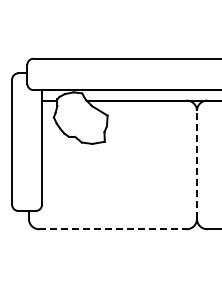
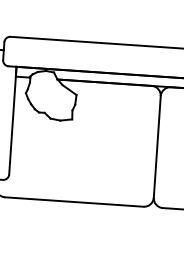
line: (196, 164) -> (156, 146), dashed -> solid
line: (112, 229) -> (73, 202), dashed -> solid

